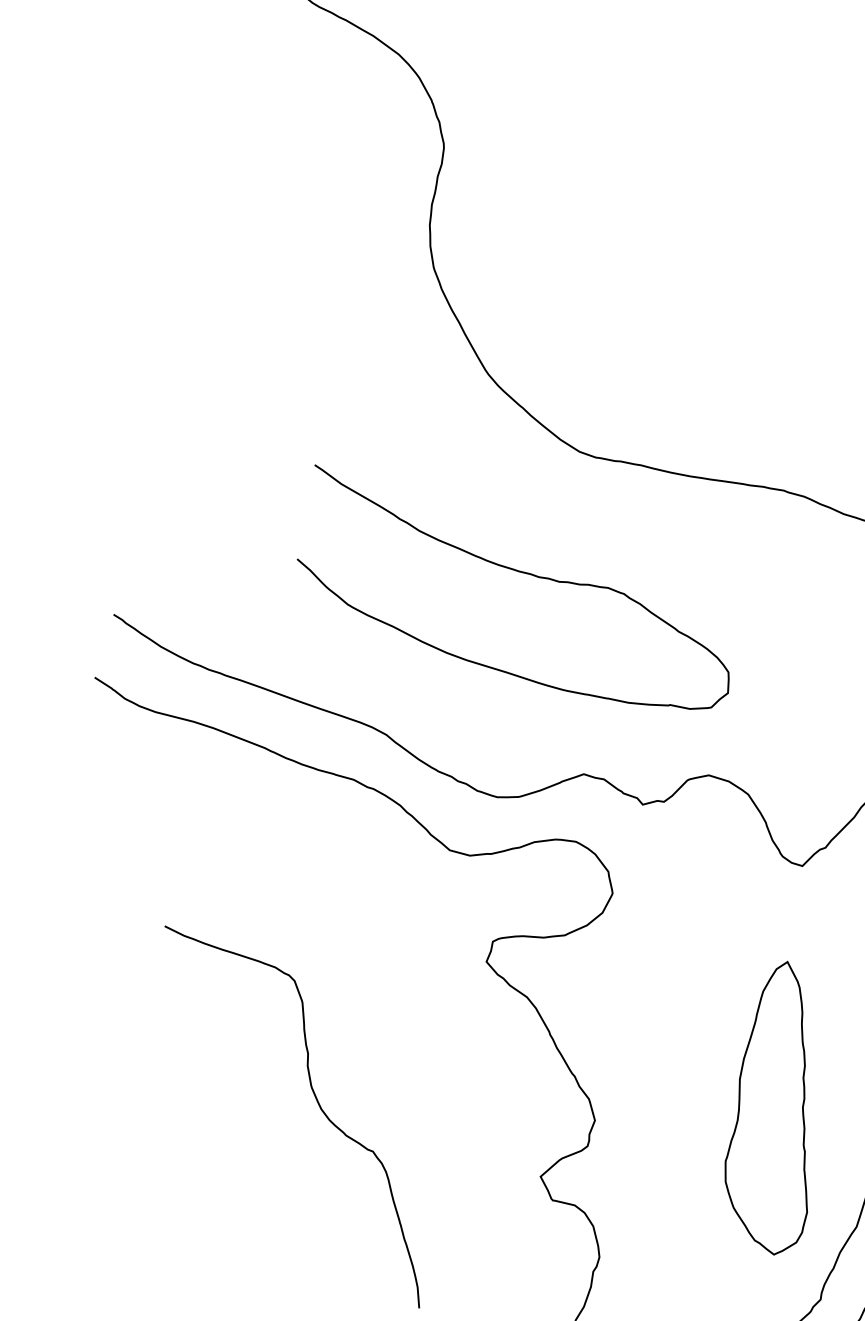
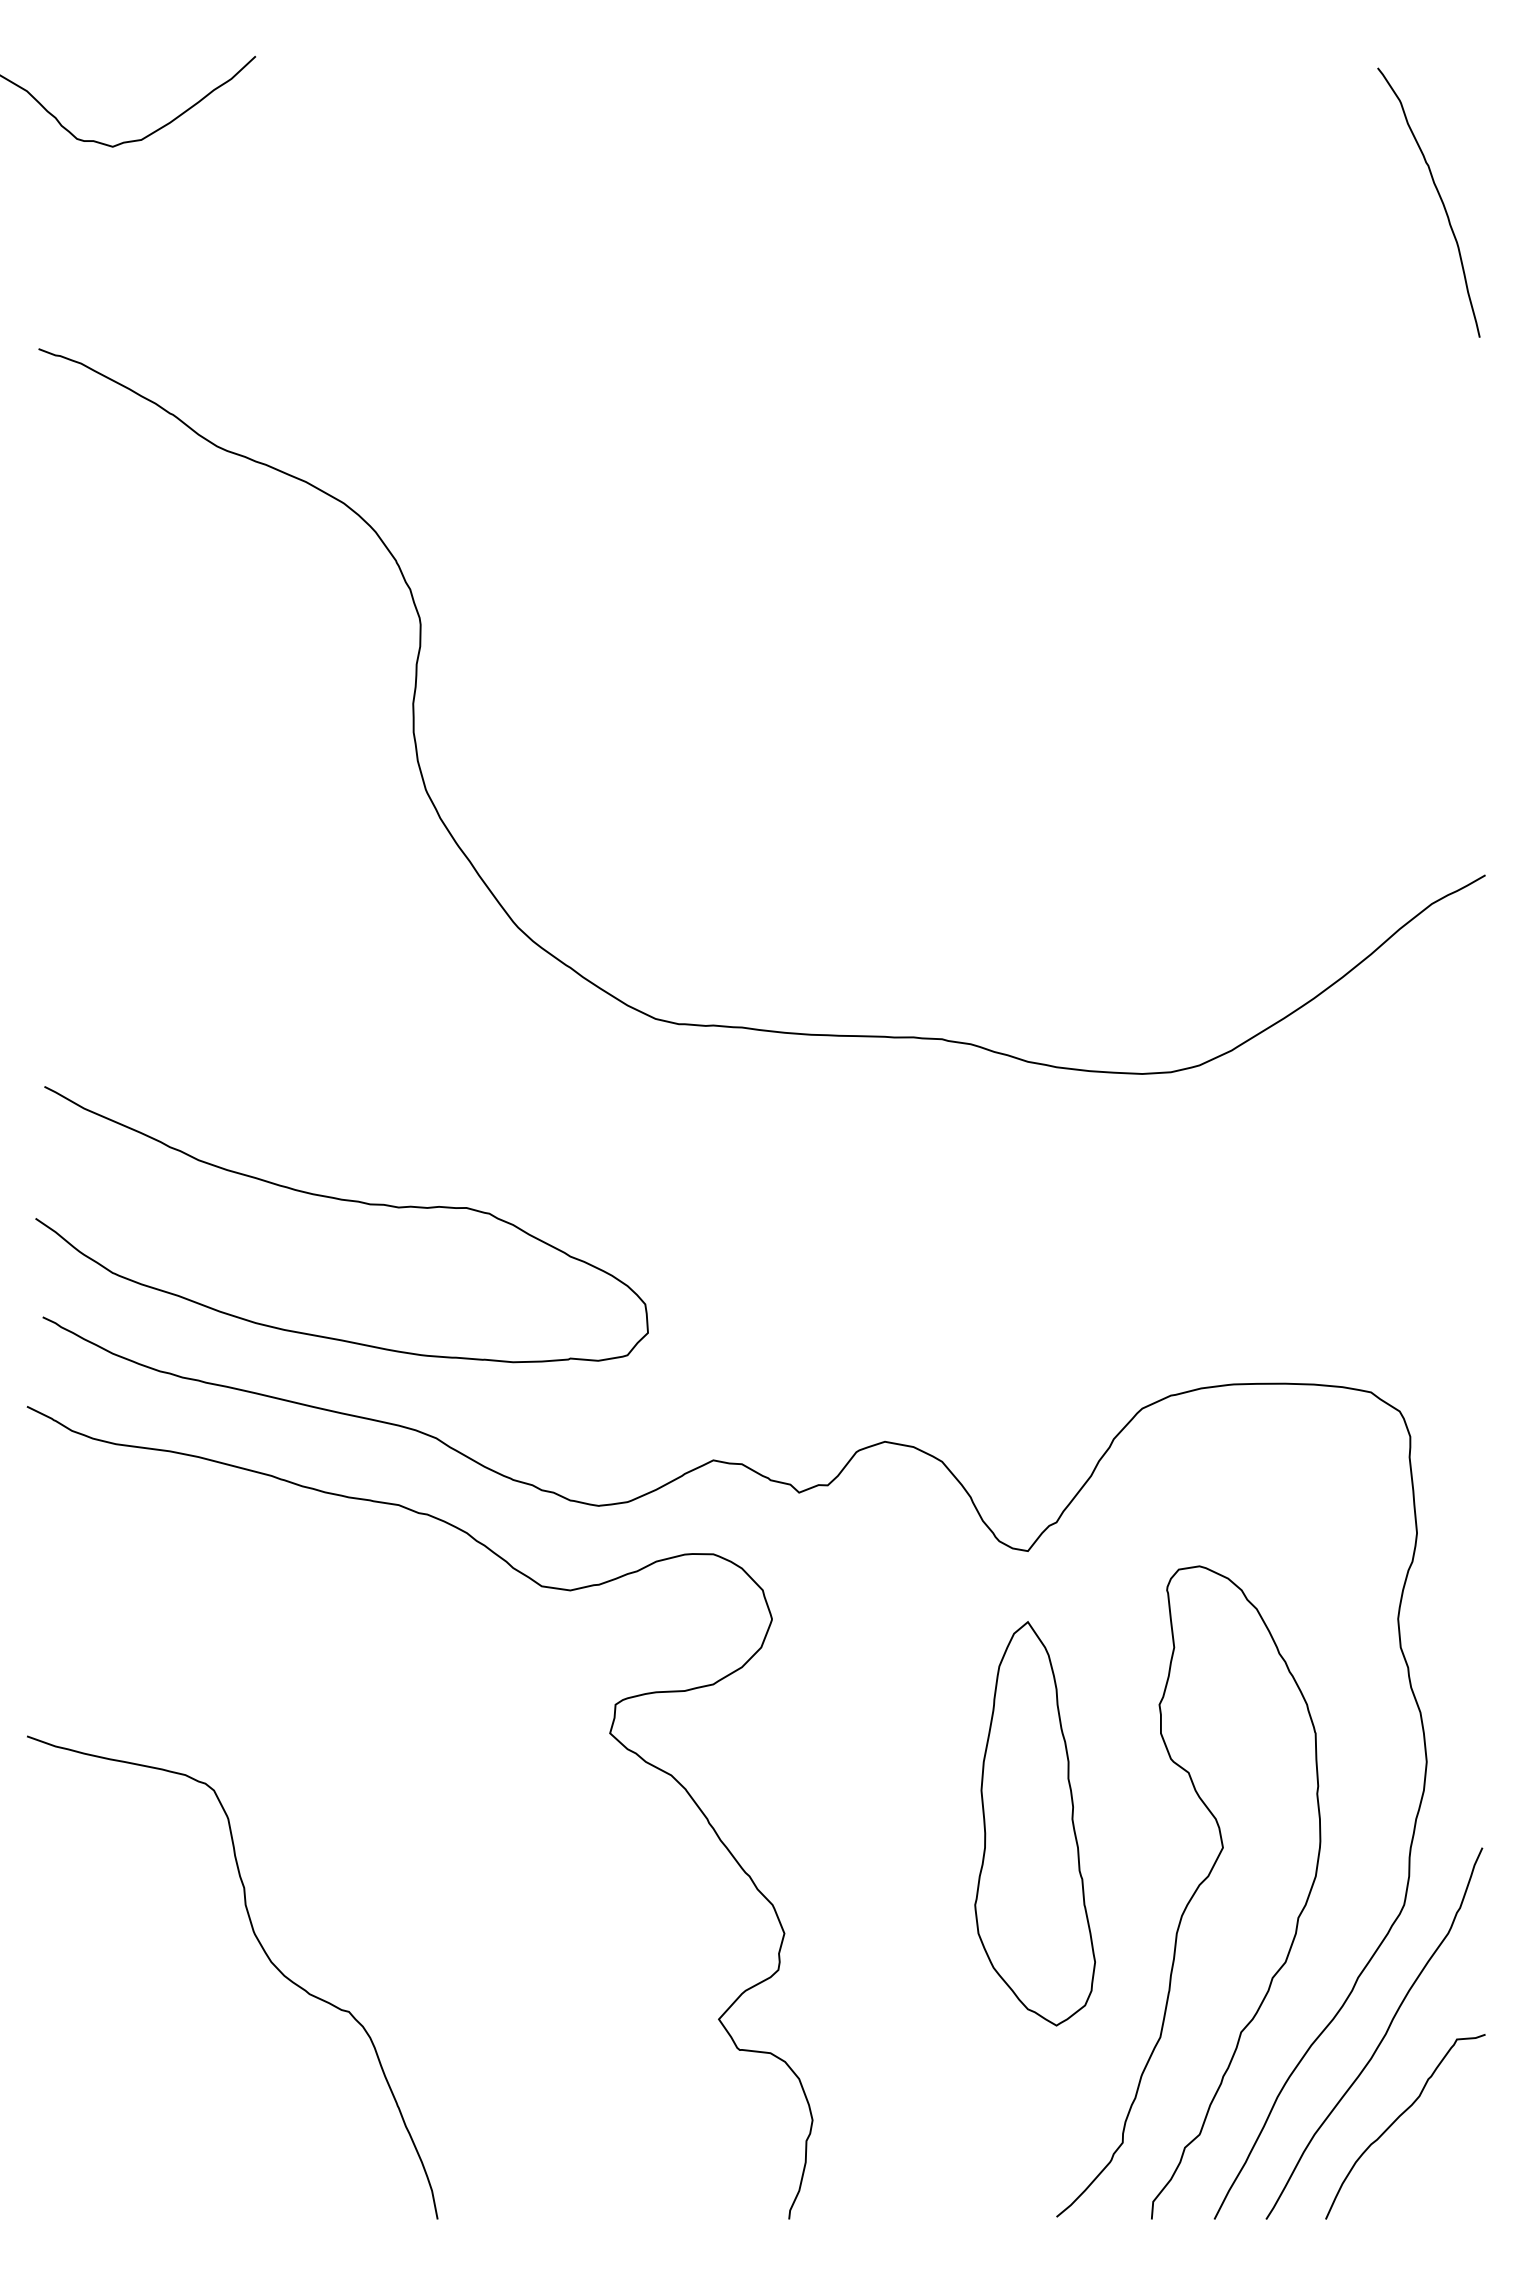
curve: (522, 573) -> (346, 1201), moved
curve: (318, 1104) -> (266, 1956), moved
part: (775, 1107) -> (1034, 1823), moved

